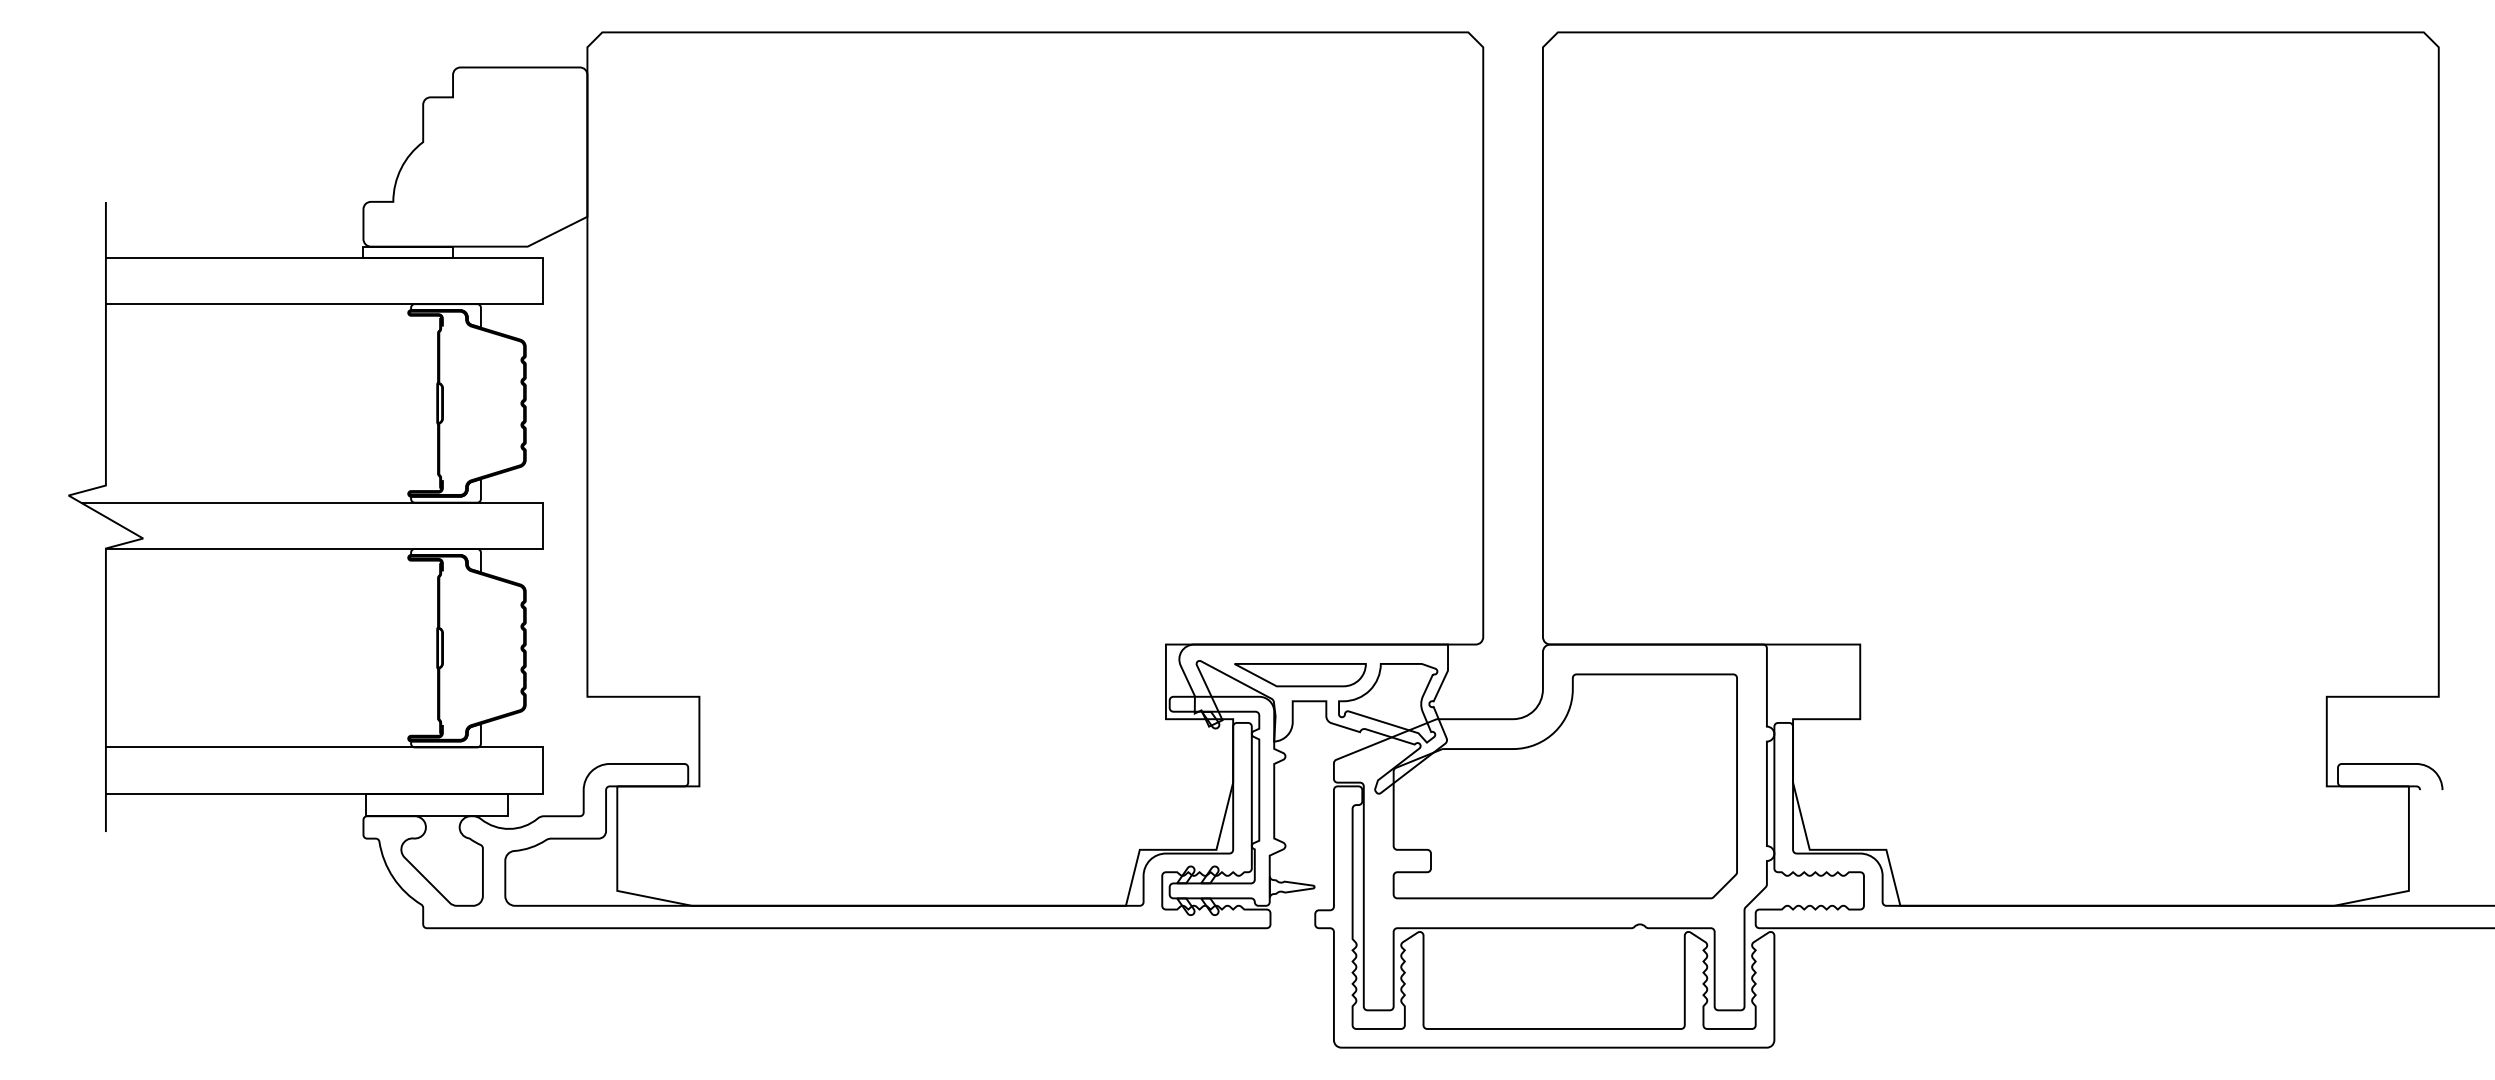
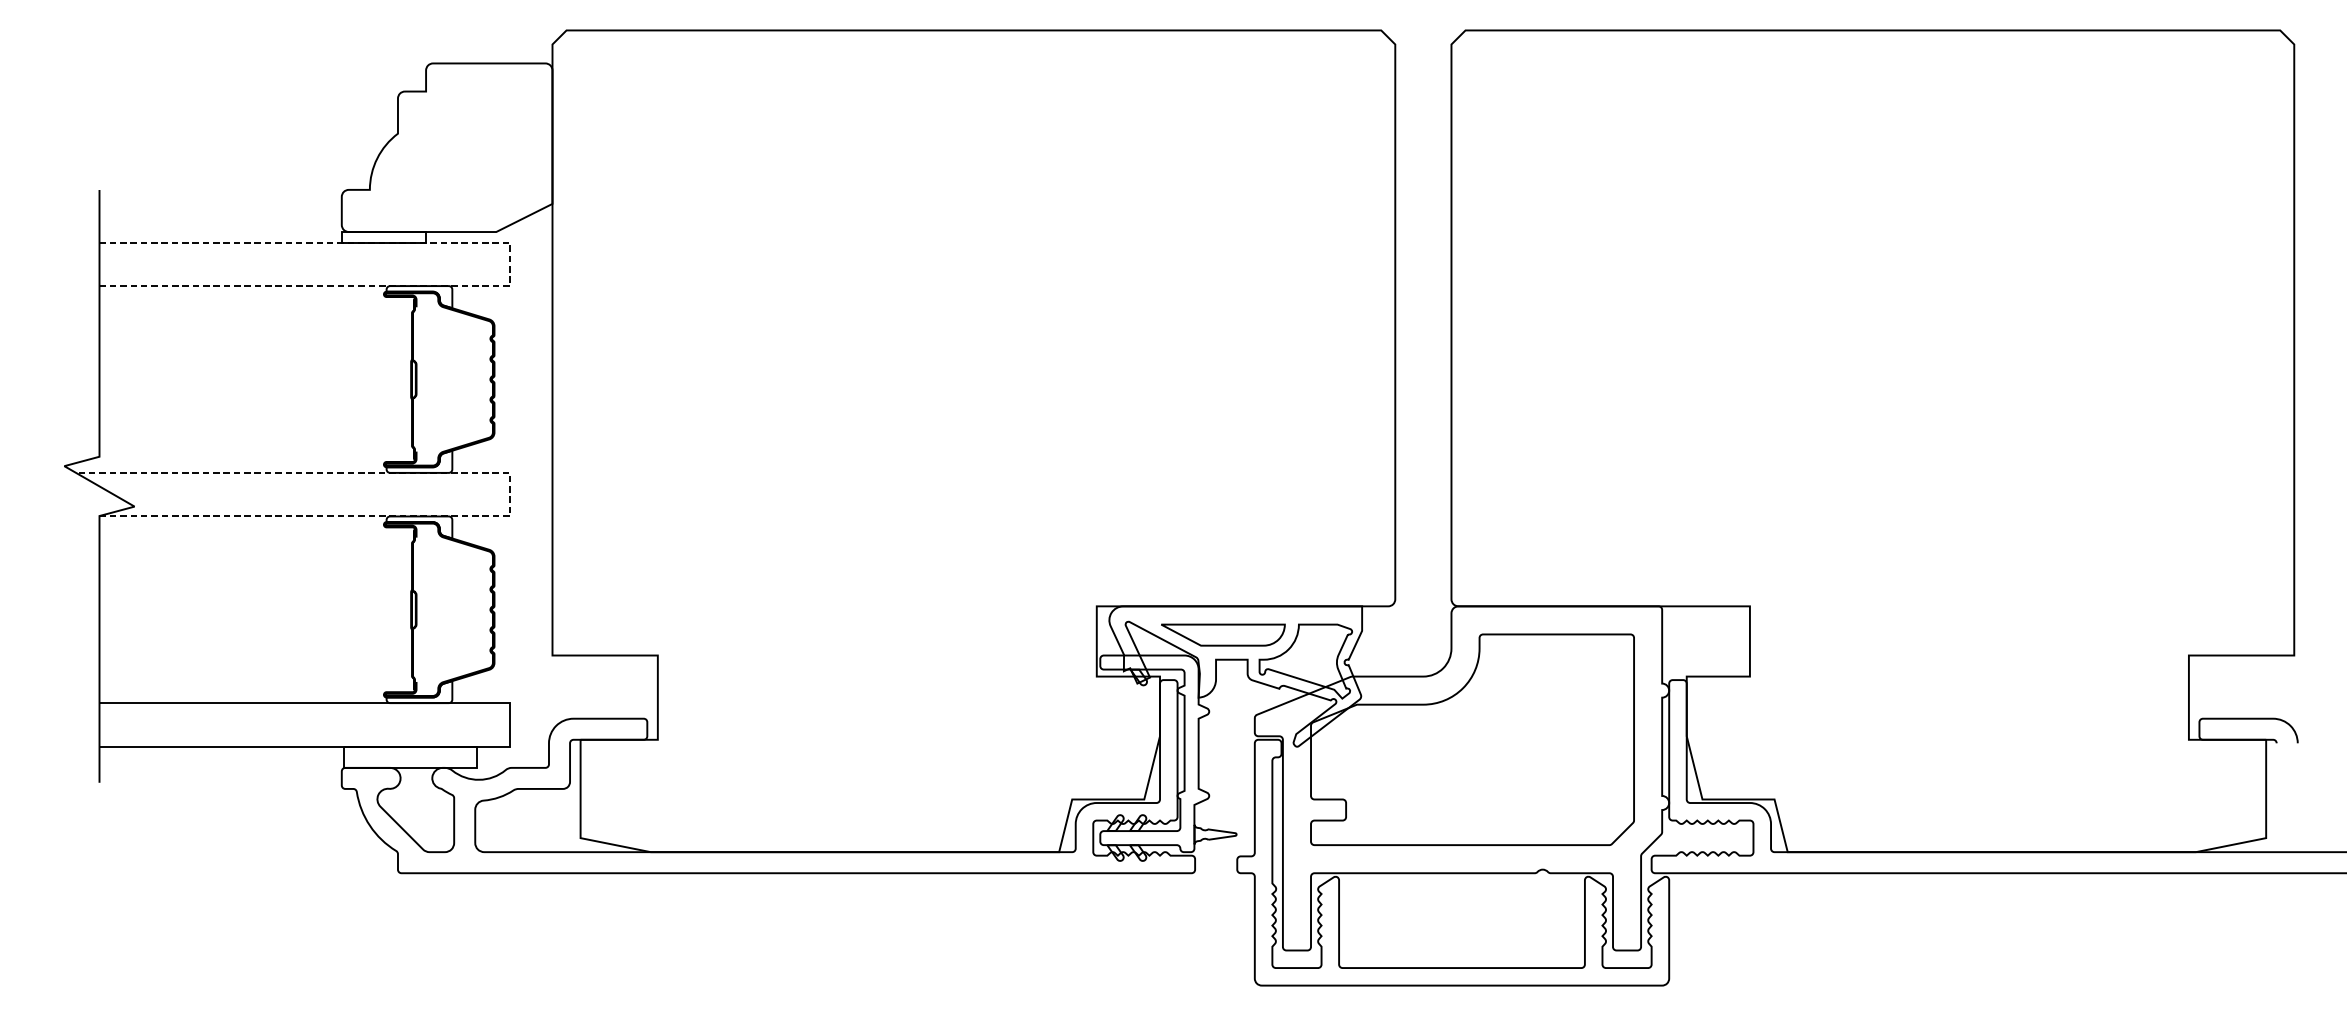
line: (542, 280) -> (510, 263), solid -> dashed
line: (542, 513) -> (510, 483), solid -> dashed

